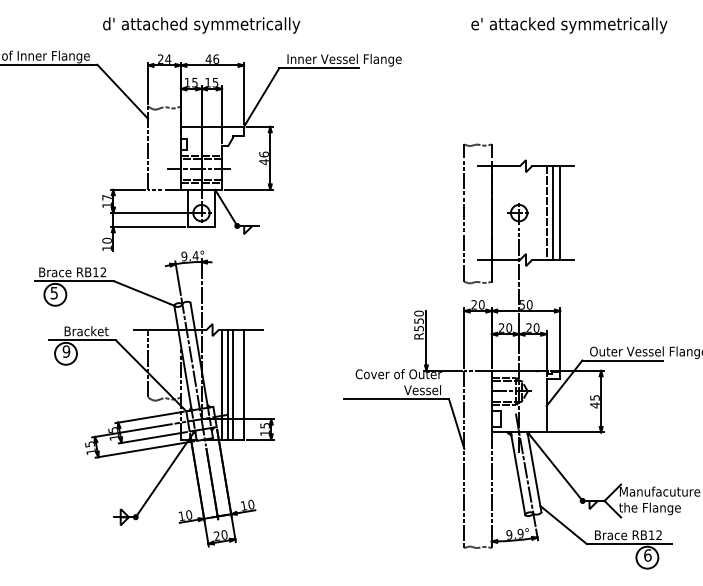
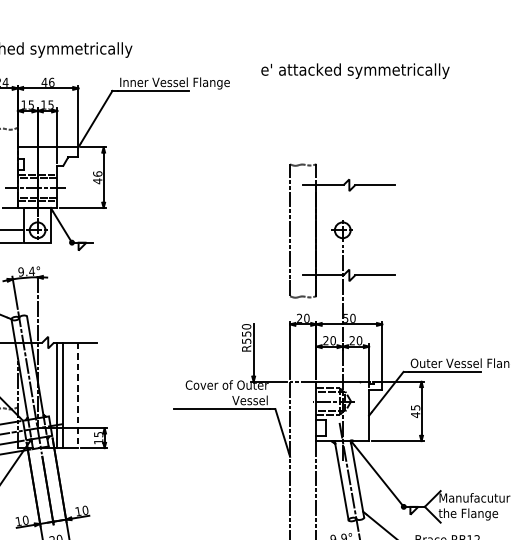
text: (569, 25) -> (355, 71), moved
line: (546, 213) -> (369, 230), removed
line: (553, 213) -> (375, 230), removed
line: (560, 213) -> (382, 230), removed
line: (233, 384) -> (68, 394), removed
line: (244, 384) -> (78, 394), solid -> dashed

